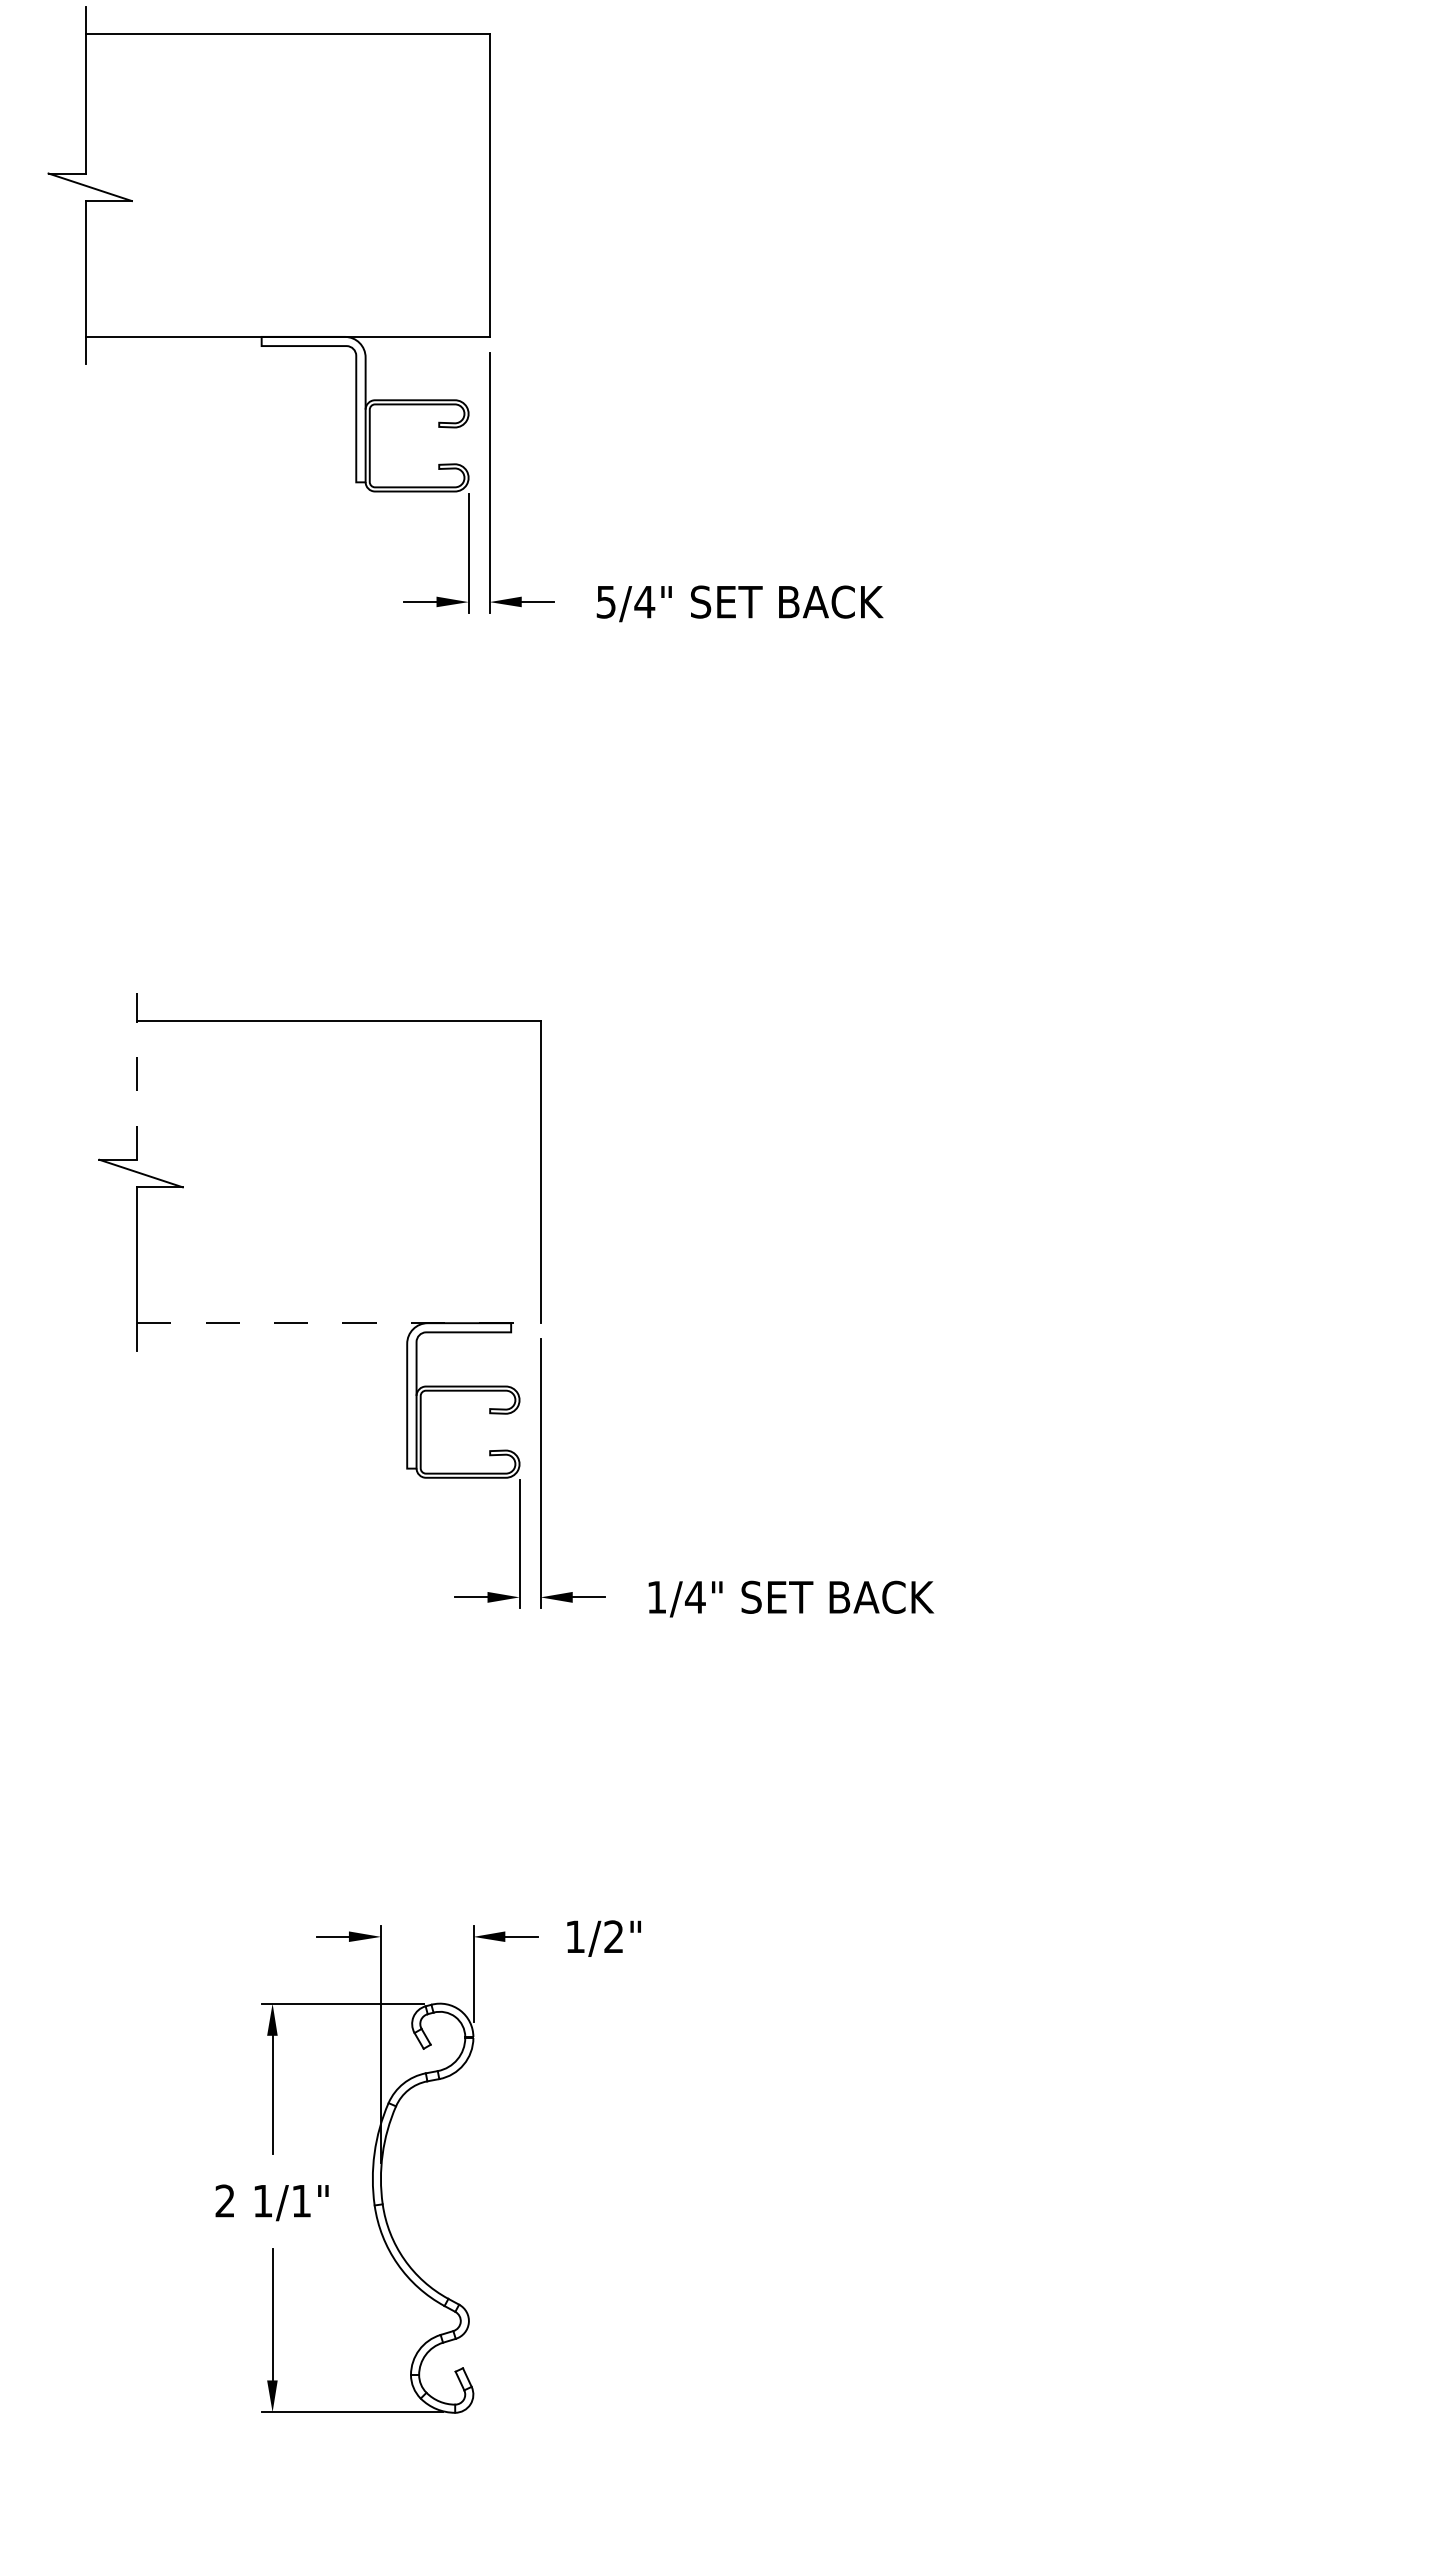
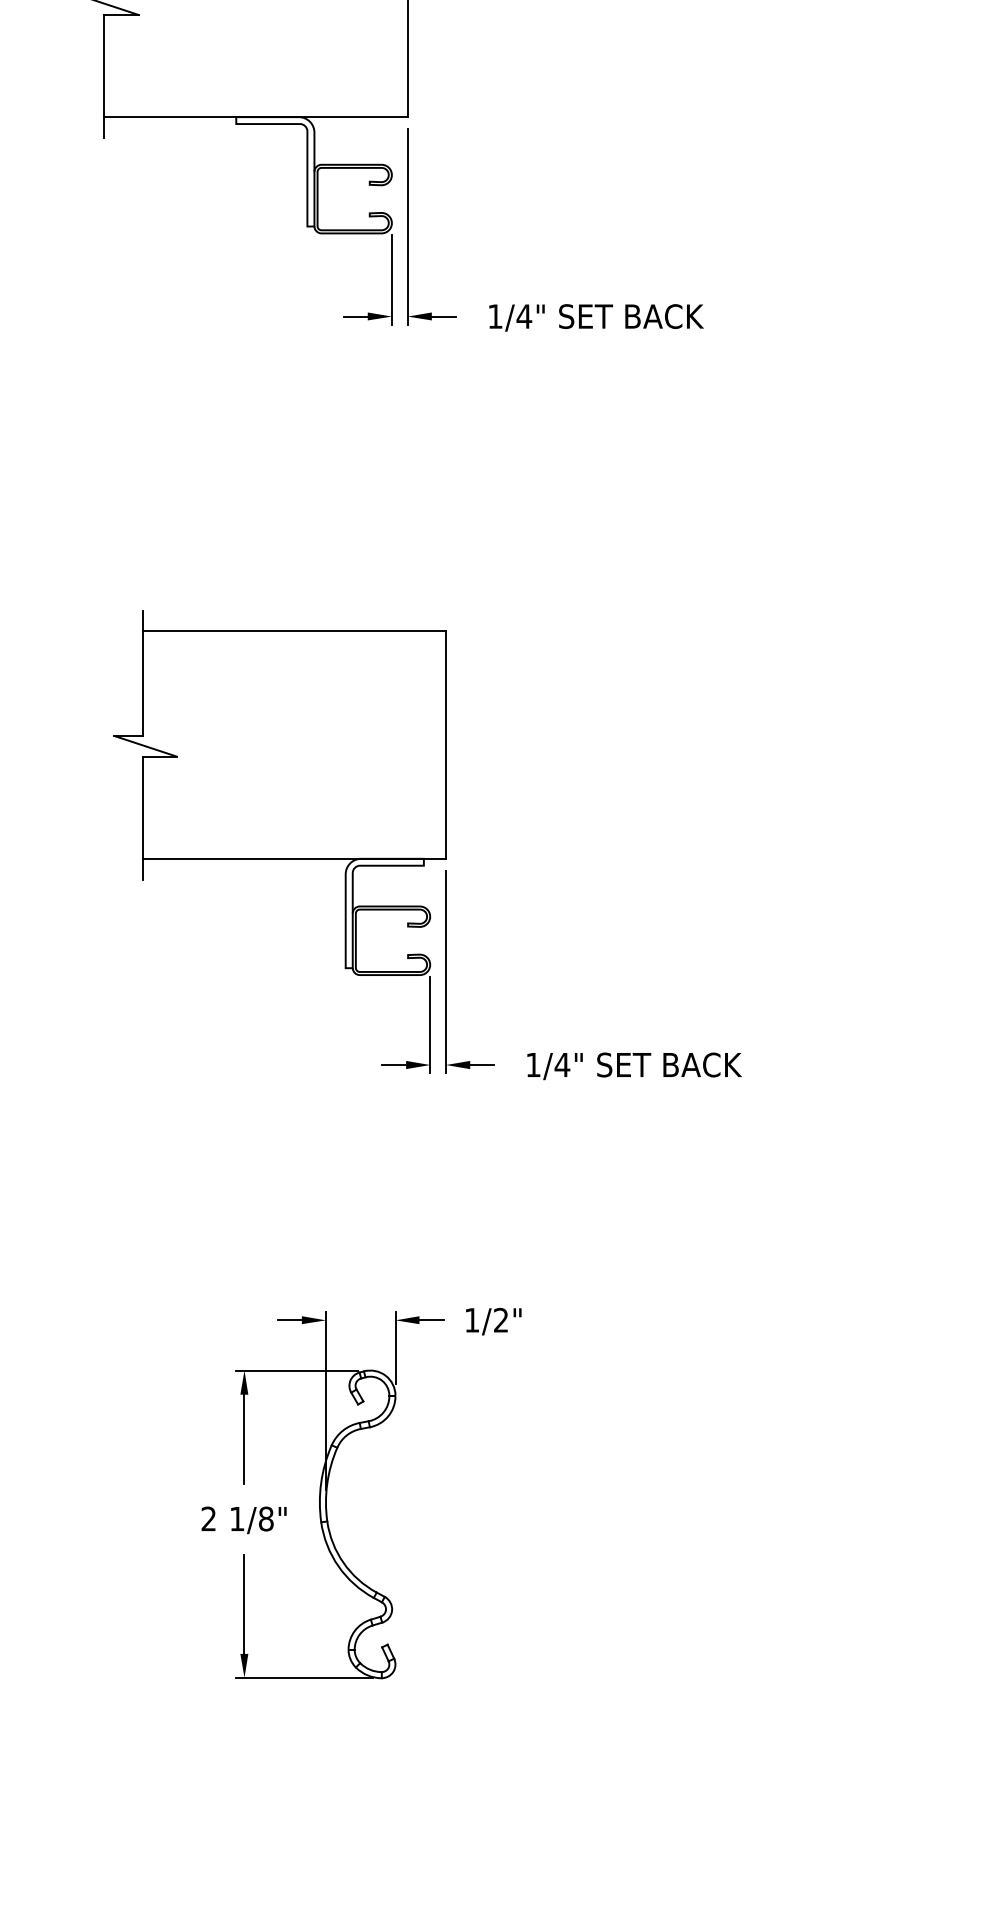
text: (605, 602) -> (494, 316), 5/4" -> 1/4"
line: (137, 1075) -> (142, 672), dashed -> solid
line: (338, 1323) -> (294, 859), dashed -> solid
text: (301, 2200) -> (266, 1518), 1/1" -> 1/8"

